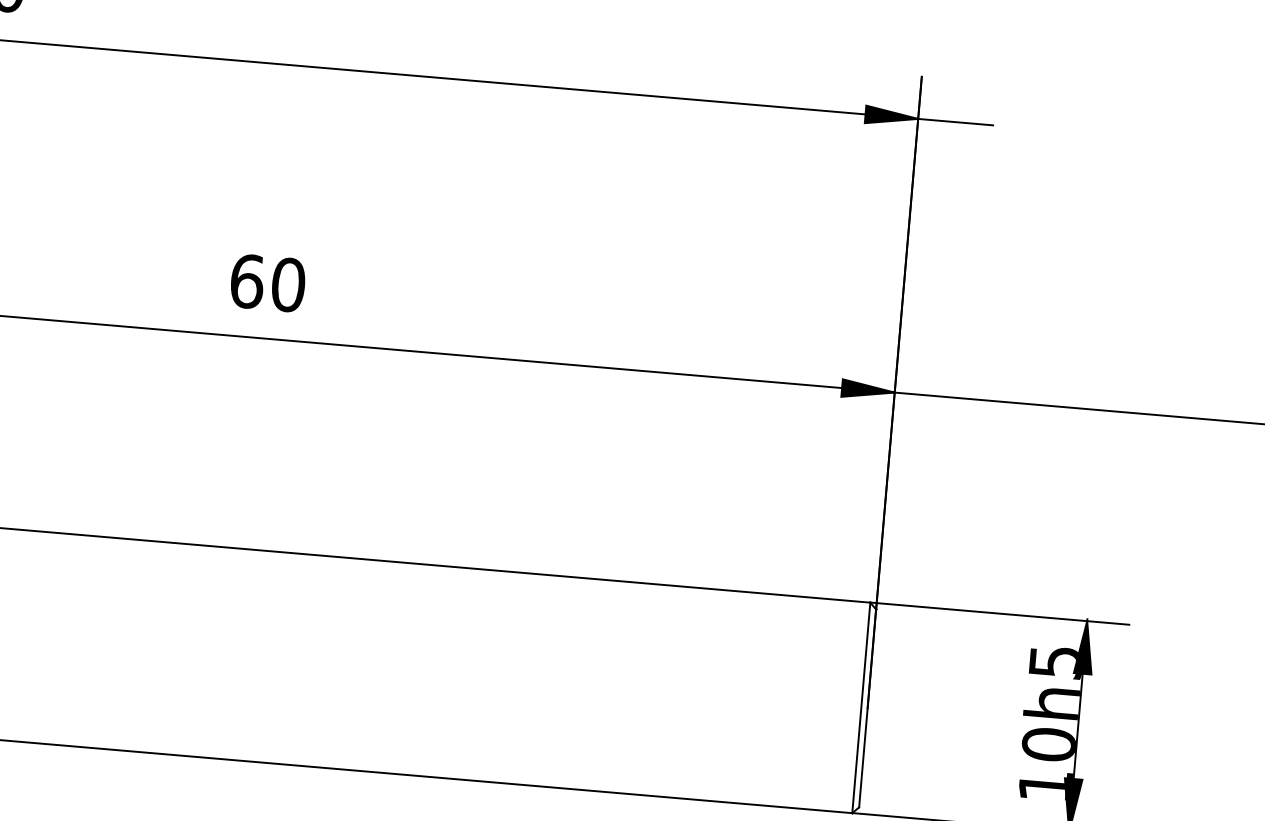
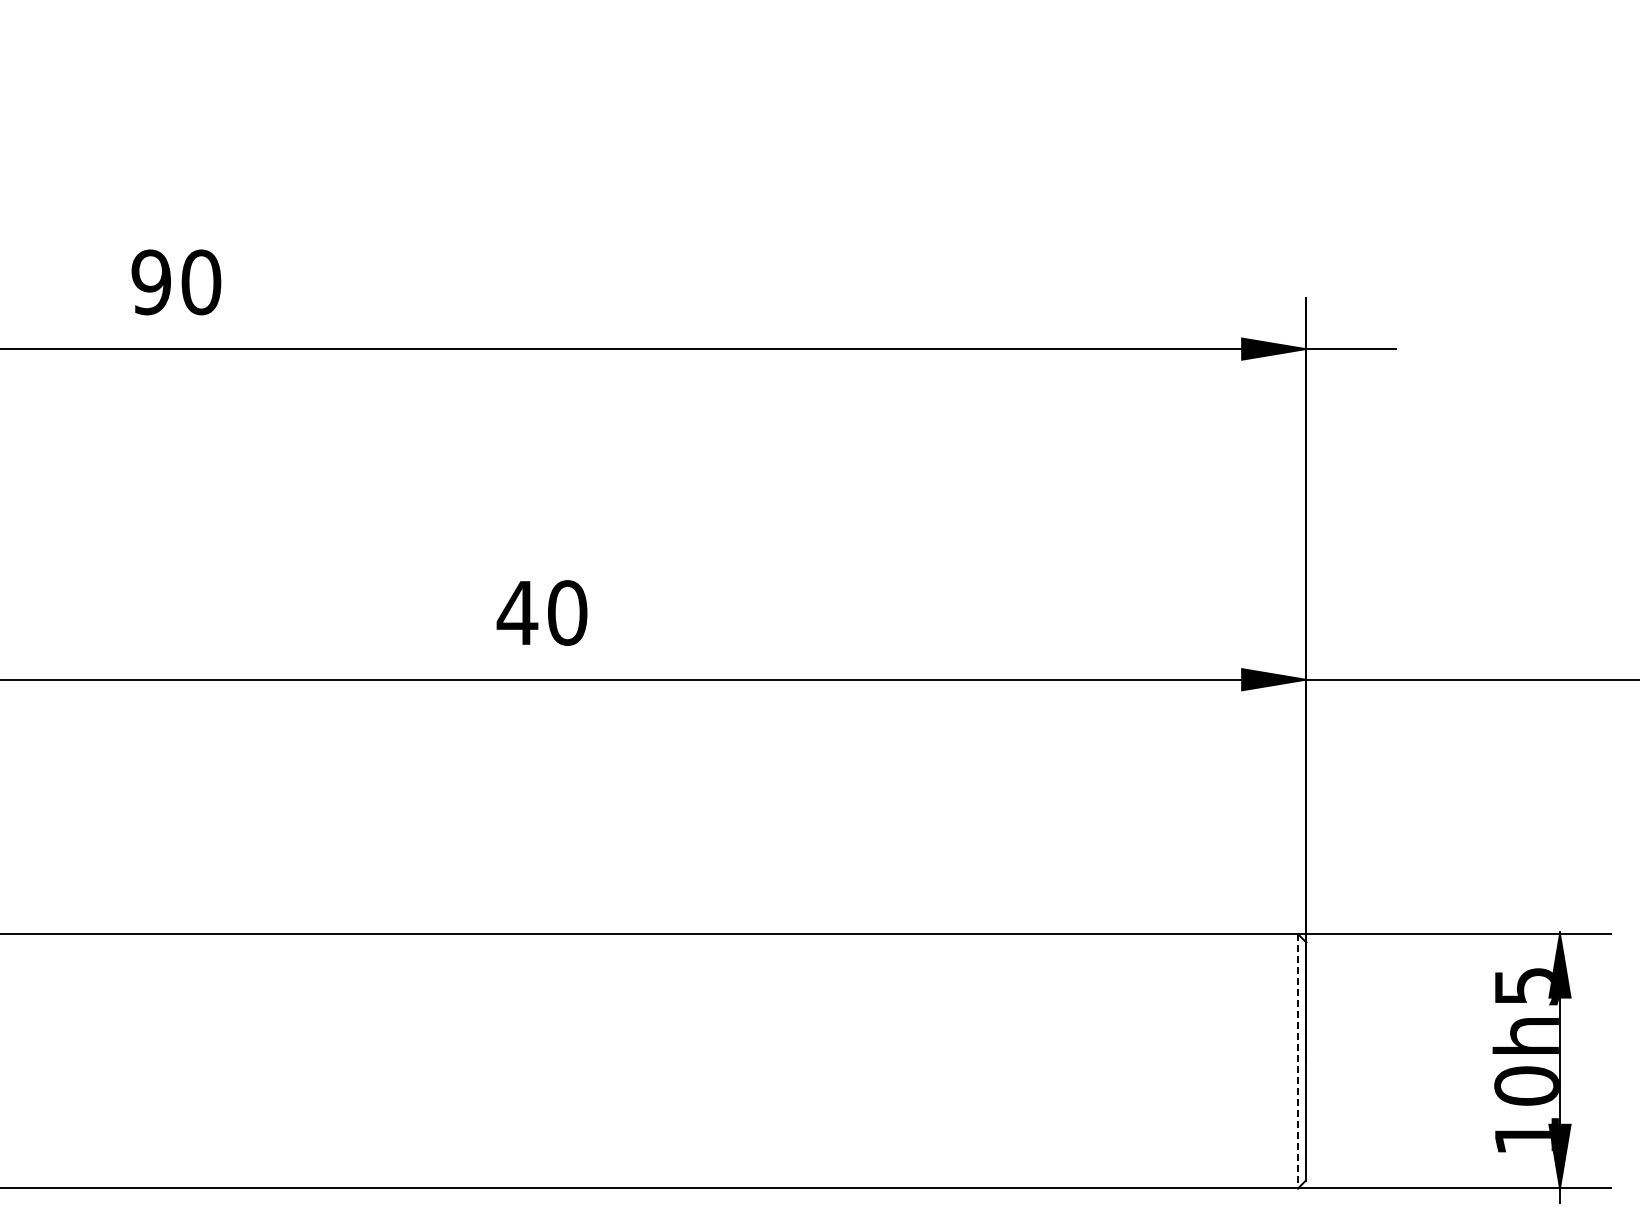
text: (247, 281) -> (517, 612), 60 -> 40
line: (861, 708) -> (1298, 1061), solid -> dashed

